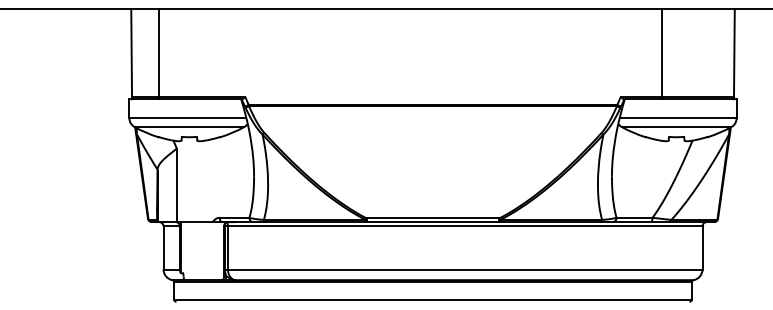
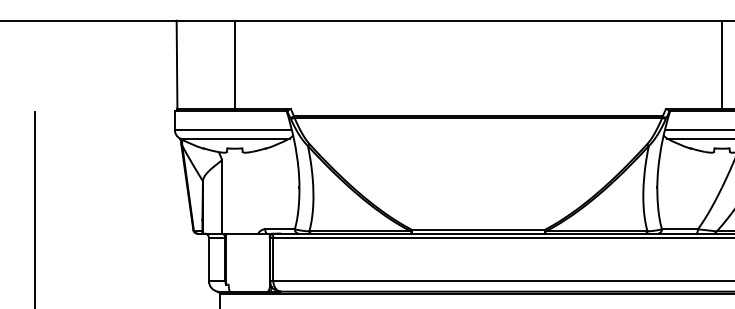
line: (159, 54) -> (234, 65), moved
line: (661, 54) -> (721, 65), moved

